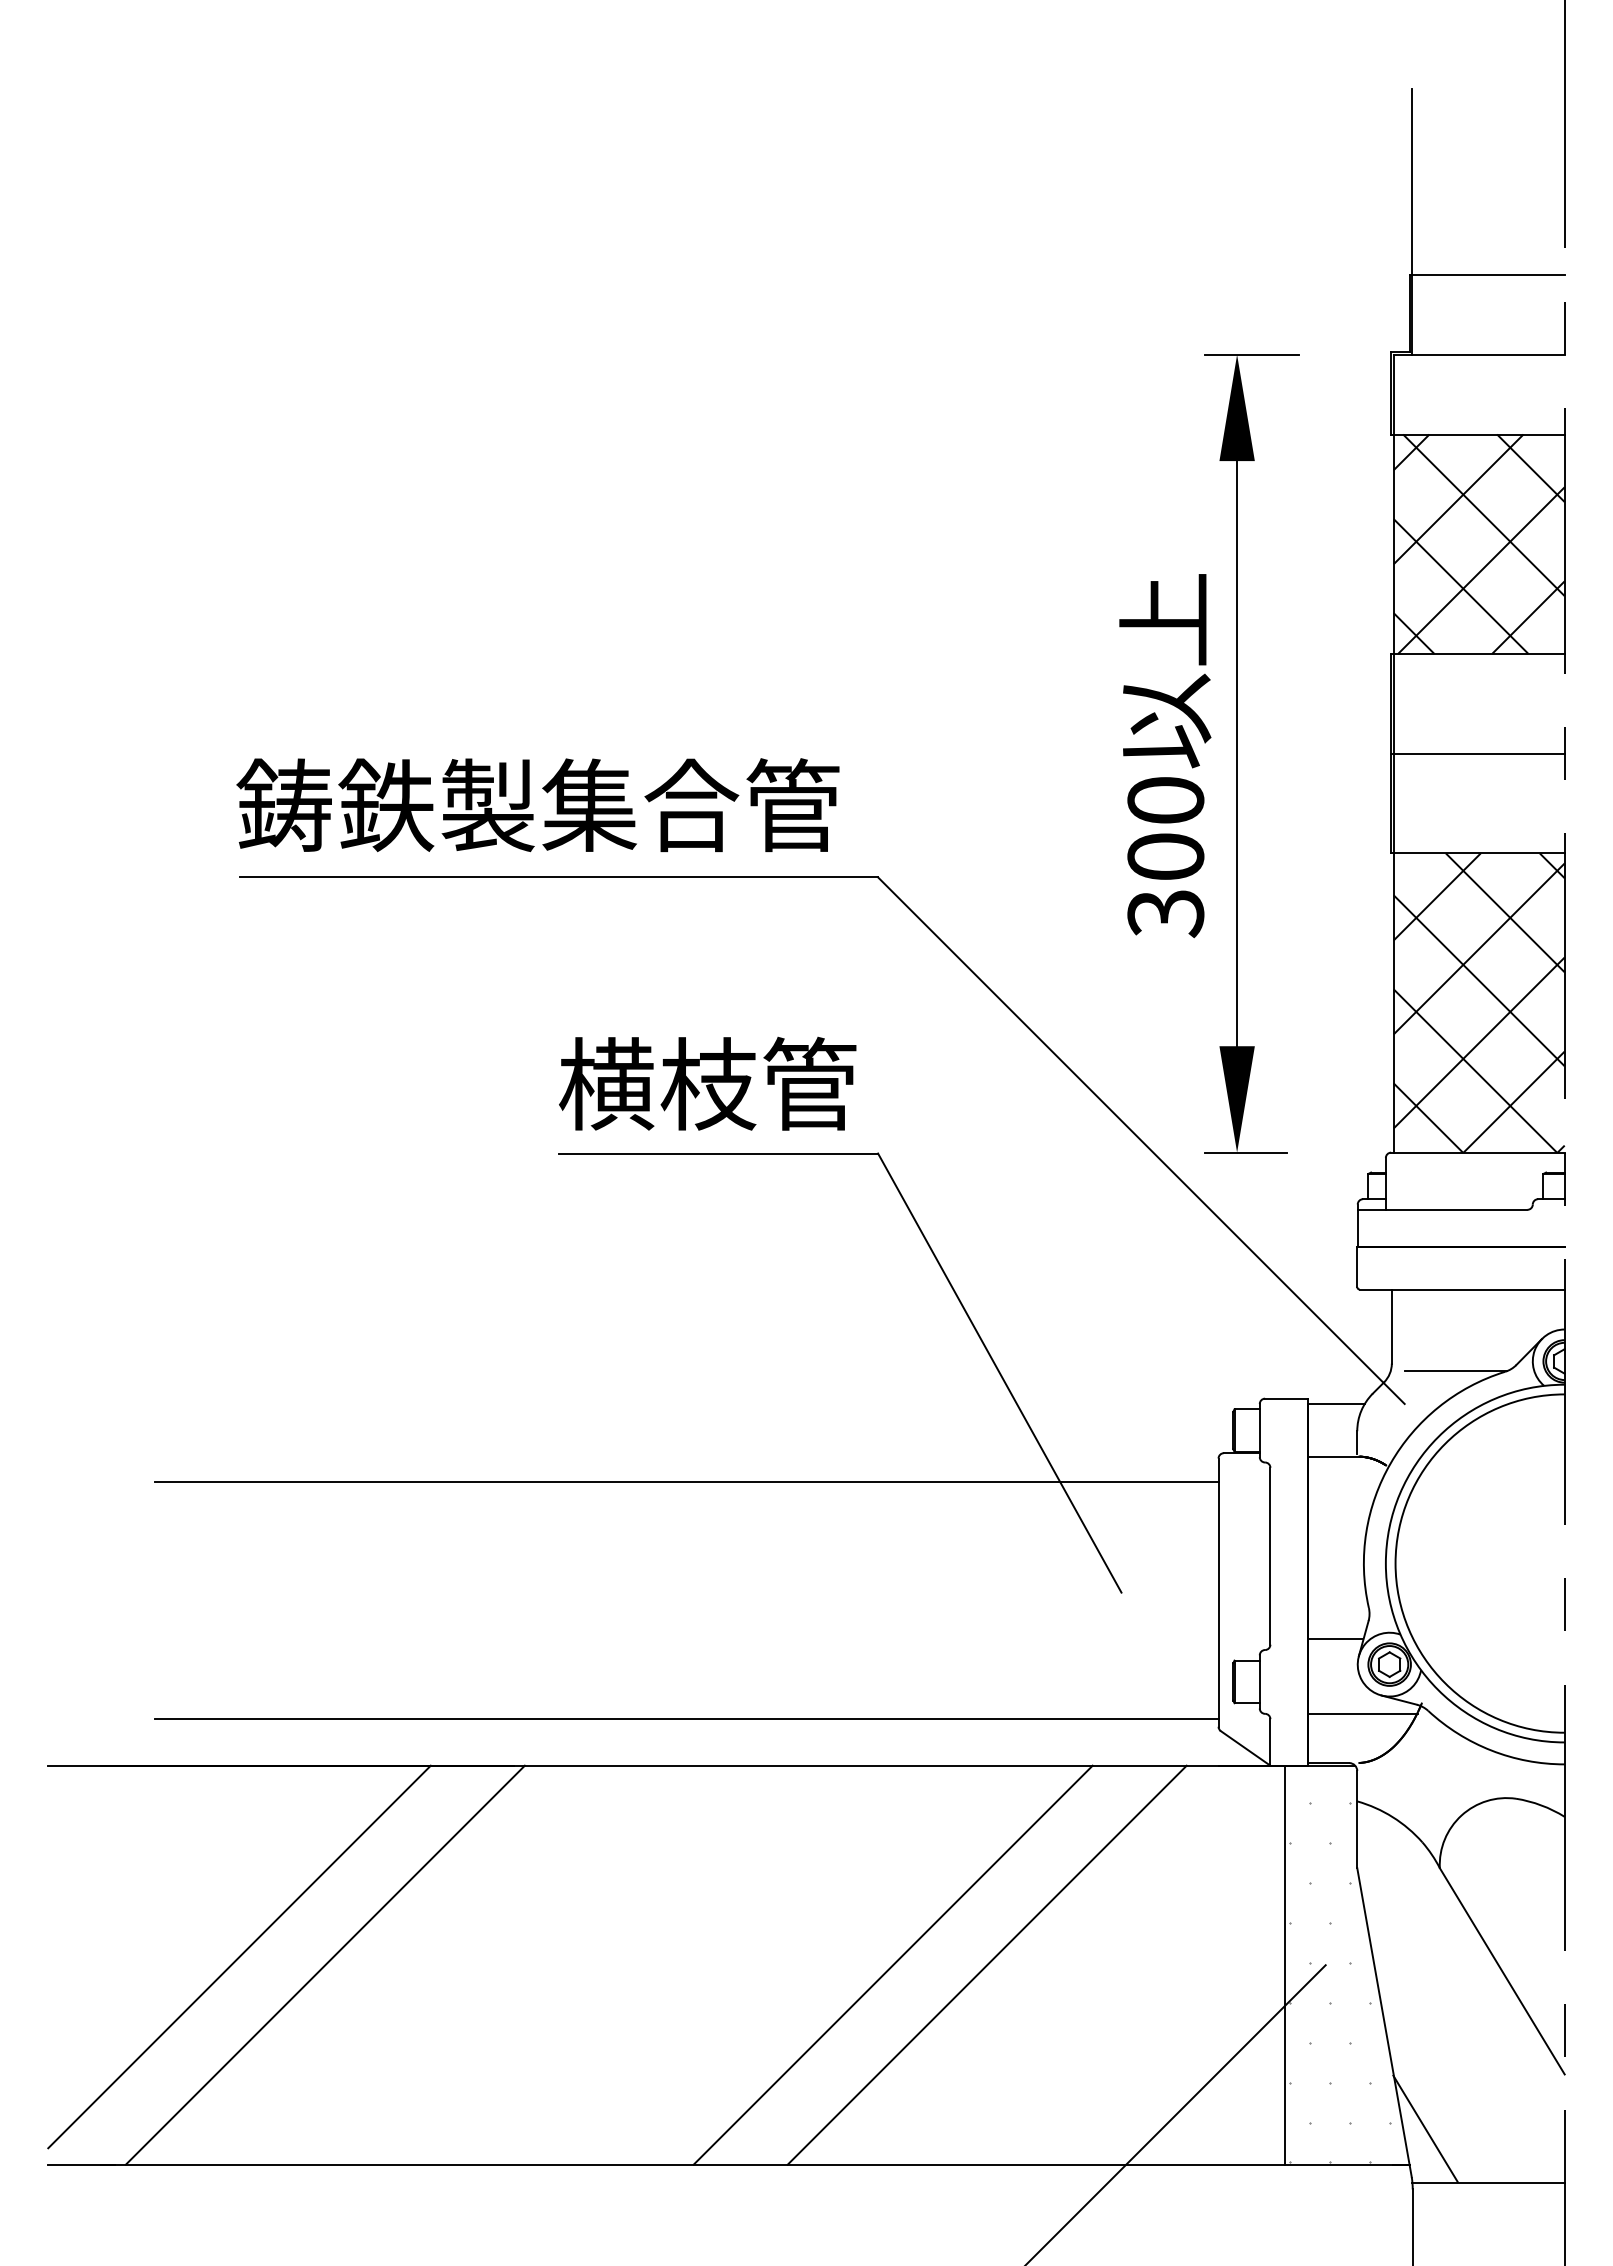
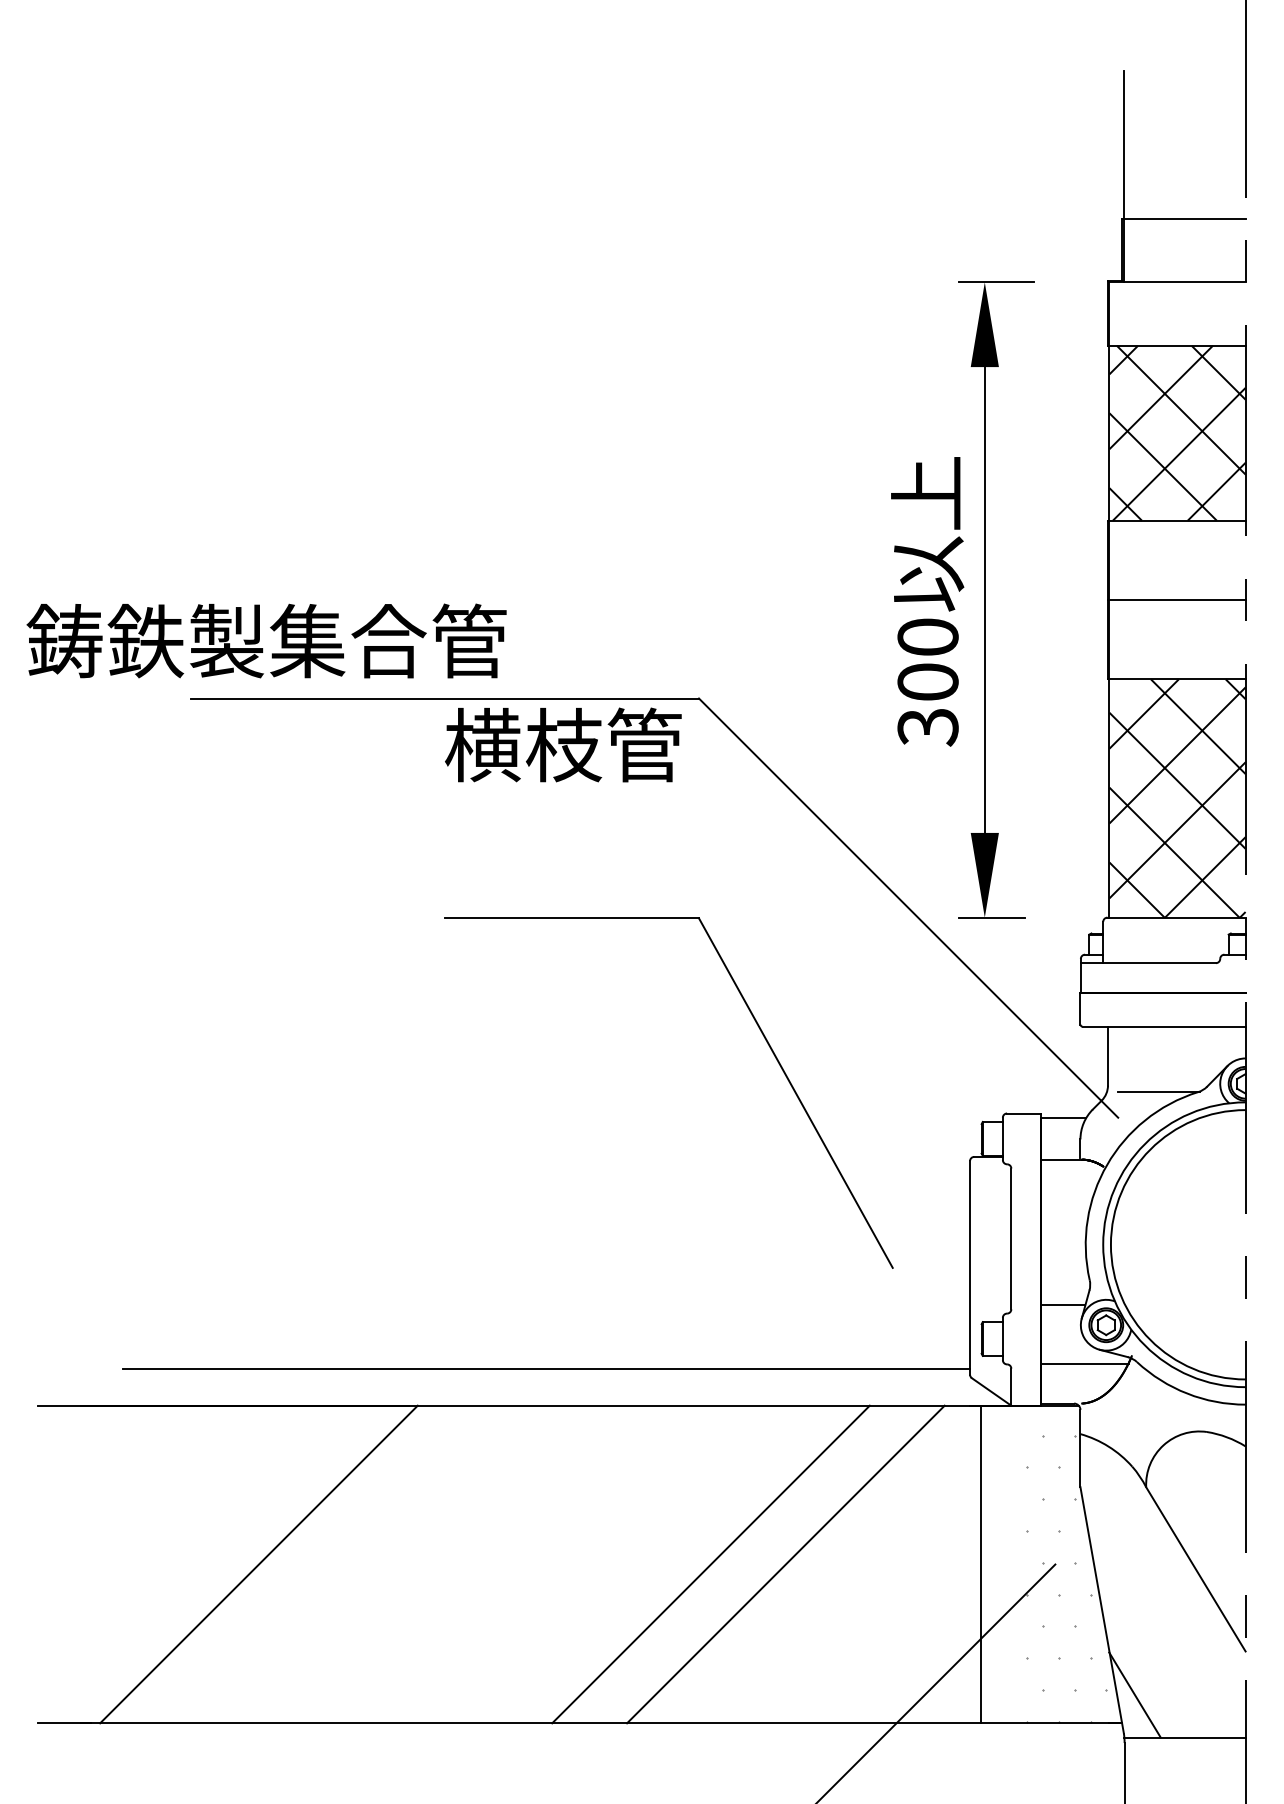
text: (537, 805) -> (266, 641), moved
text: (707, 1083) -> (563, 744), moved
line: (686, 1482) -> (546, 1180), removed
line: (239, 1956) -> (190, 1557), removed
line: (1285, 1964) -> (981, 1563), moved

